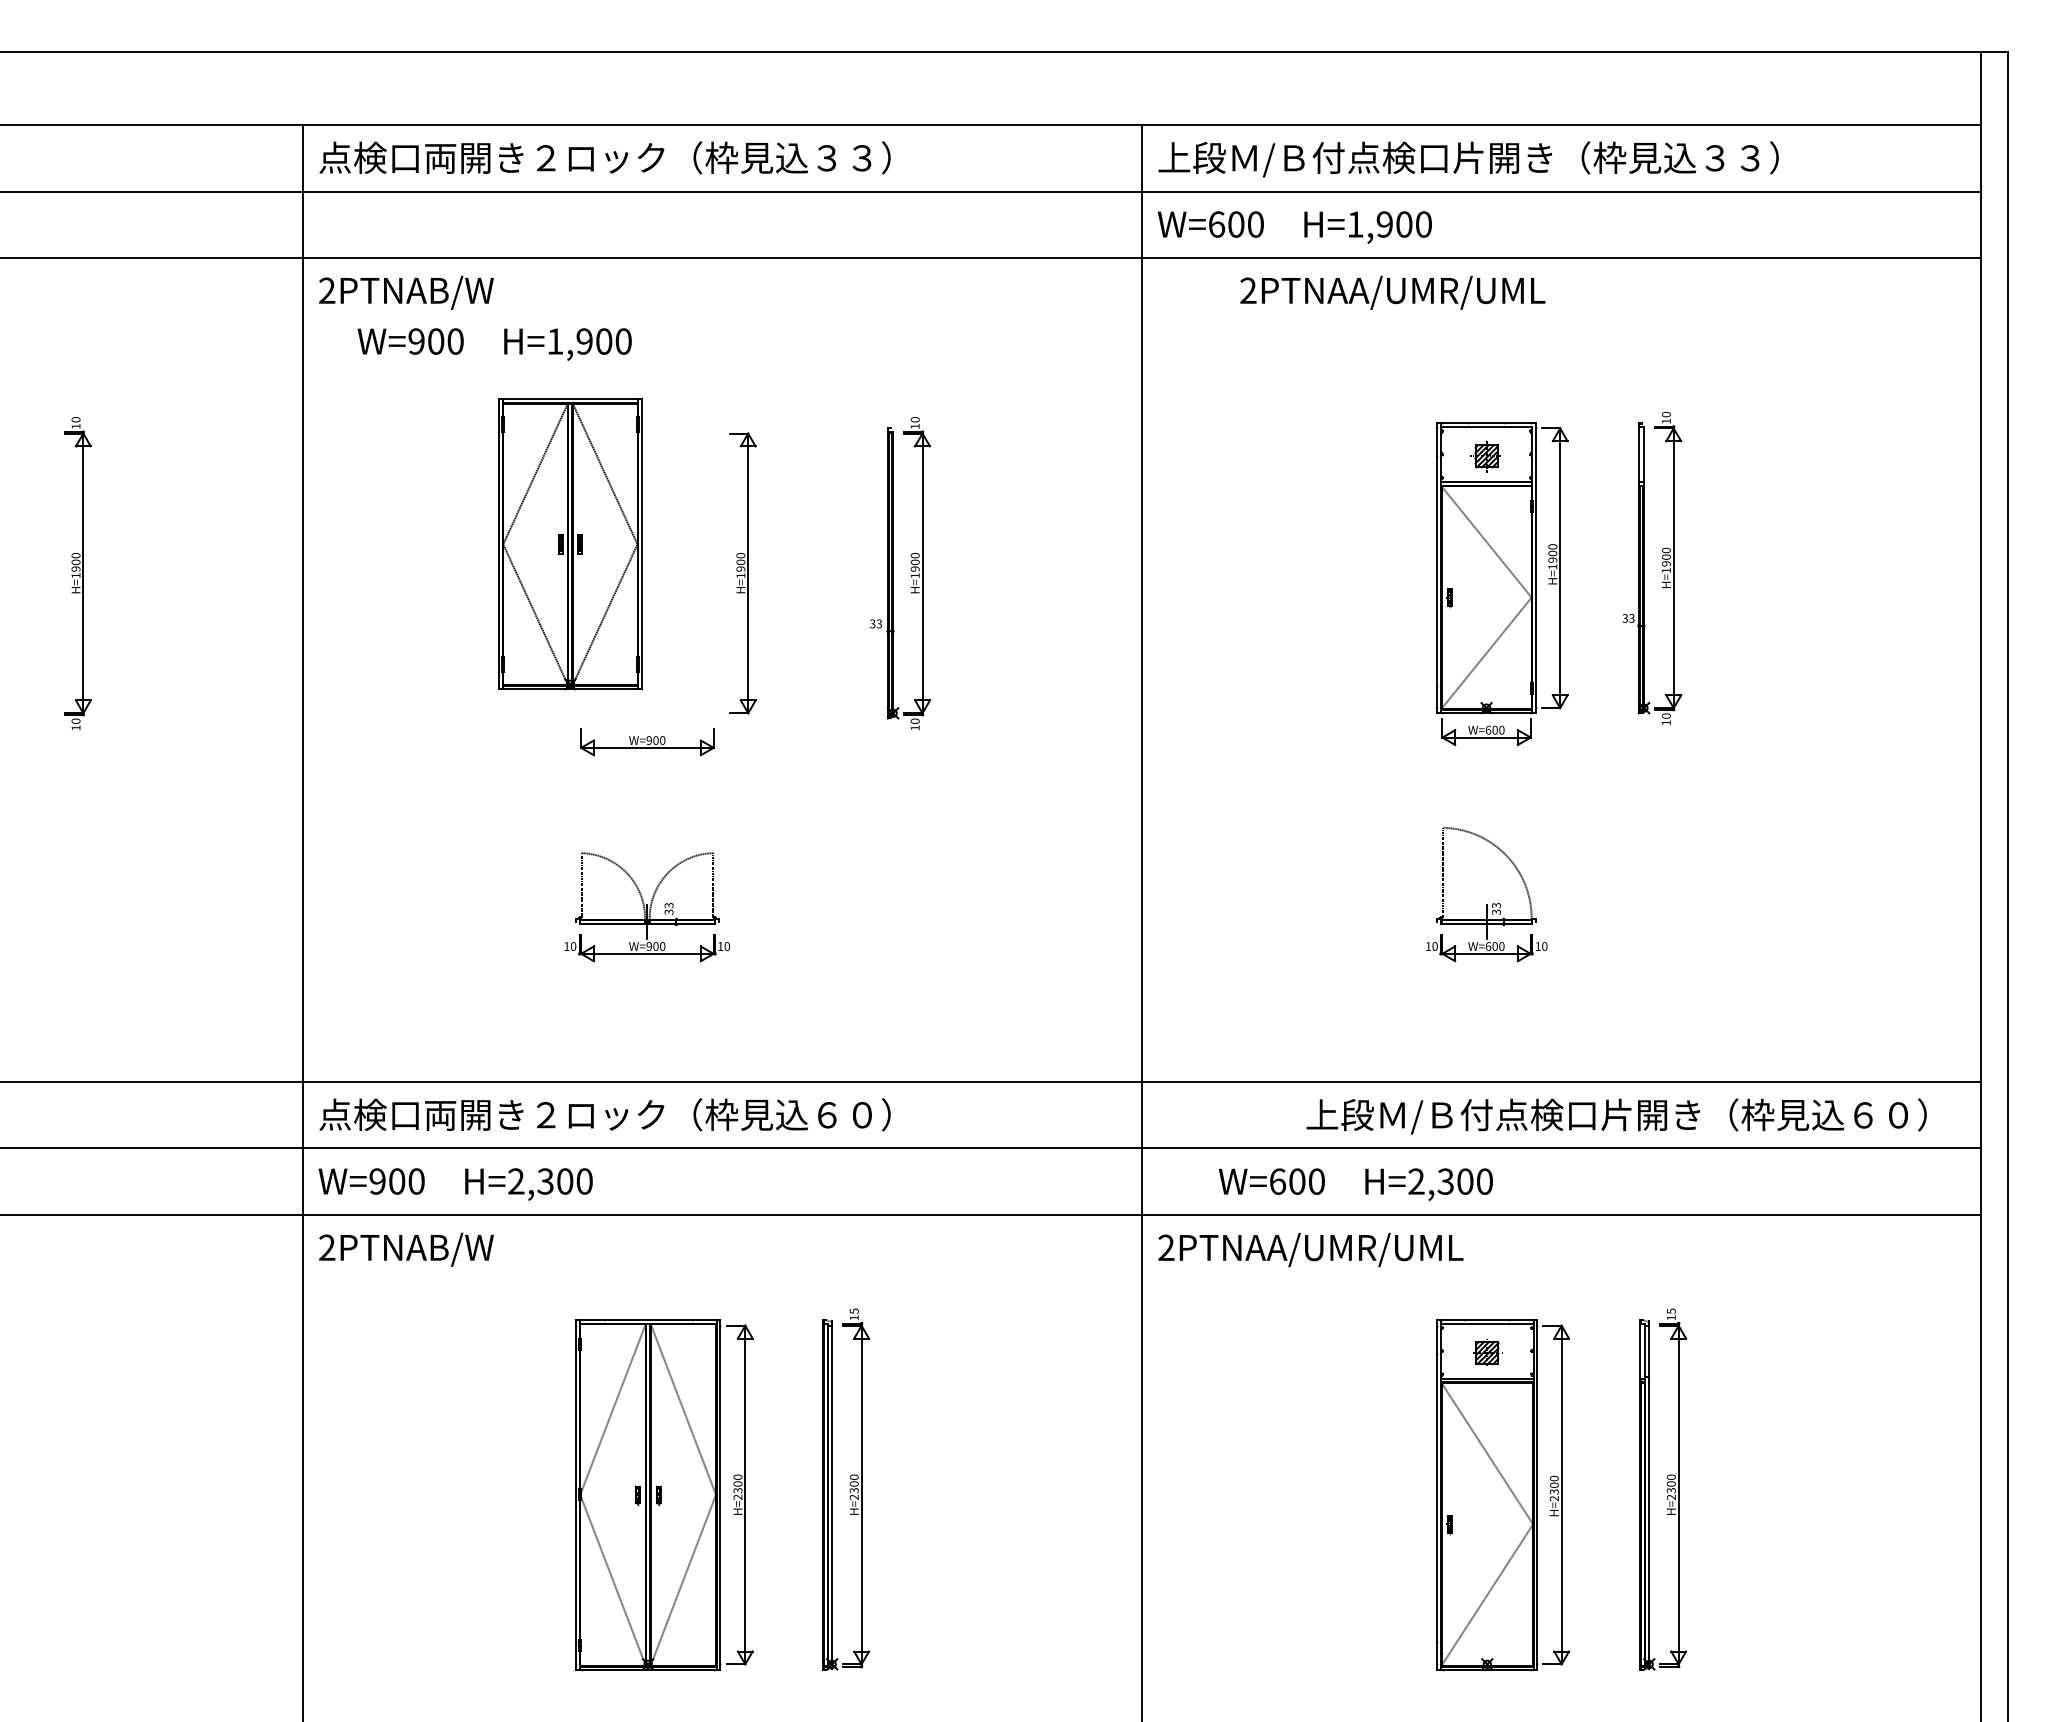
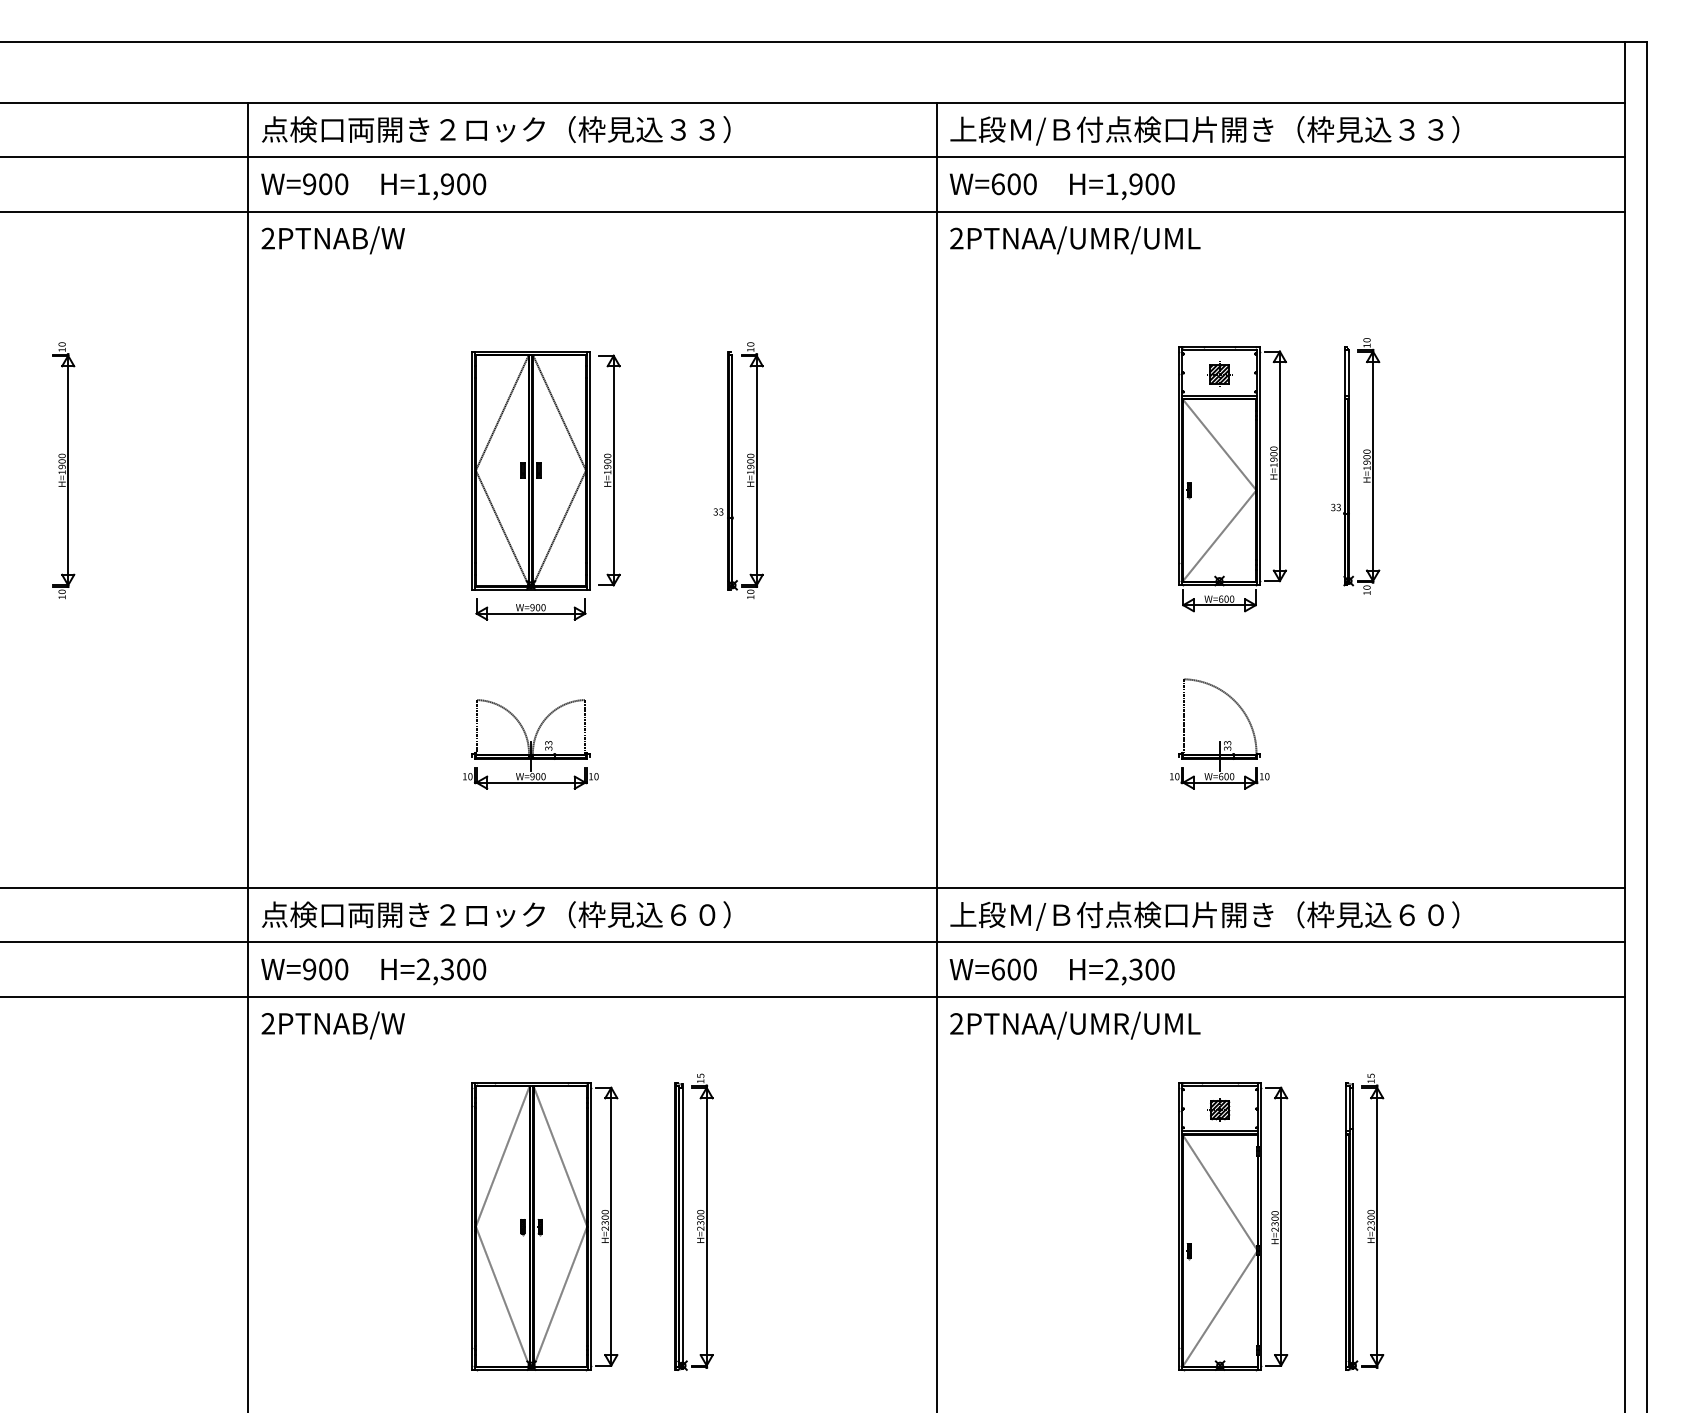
text: (1392, 292) -> (1075, 240), moved
text: (494, 344) -> (373, 186), moved
part: (570, 544) -> (531, 470), moved
text: (1616, 1116) -> (1204, 916), moved
text: (1355, 1184) -> (1061, 971), moved

